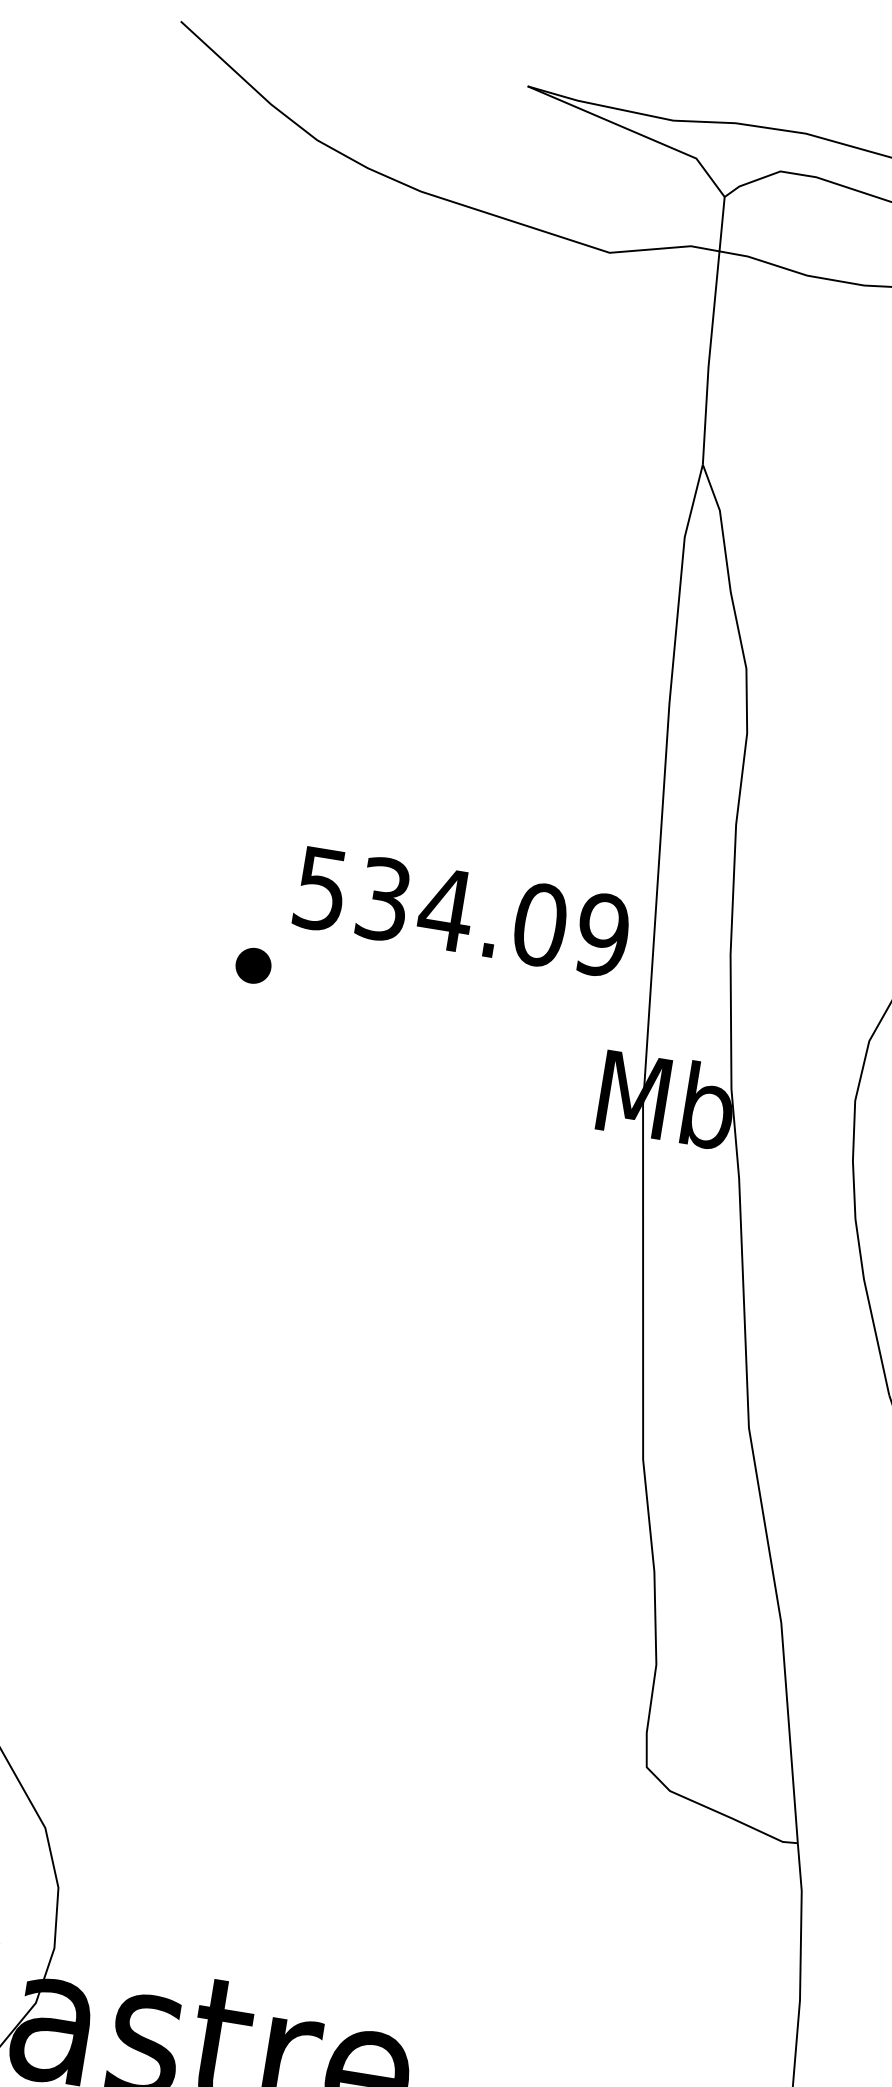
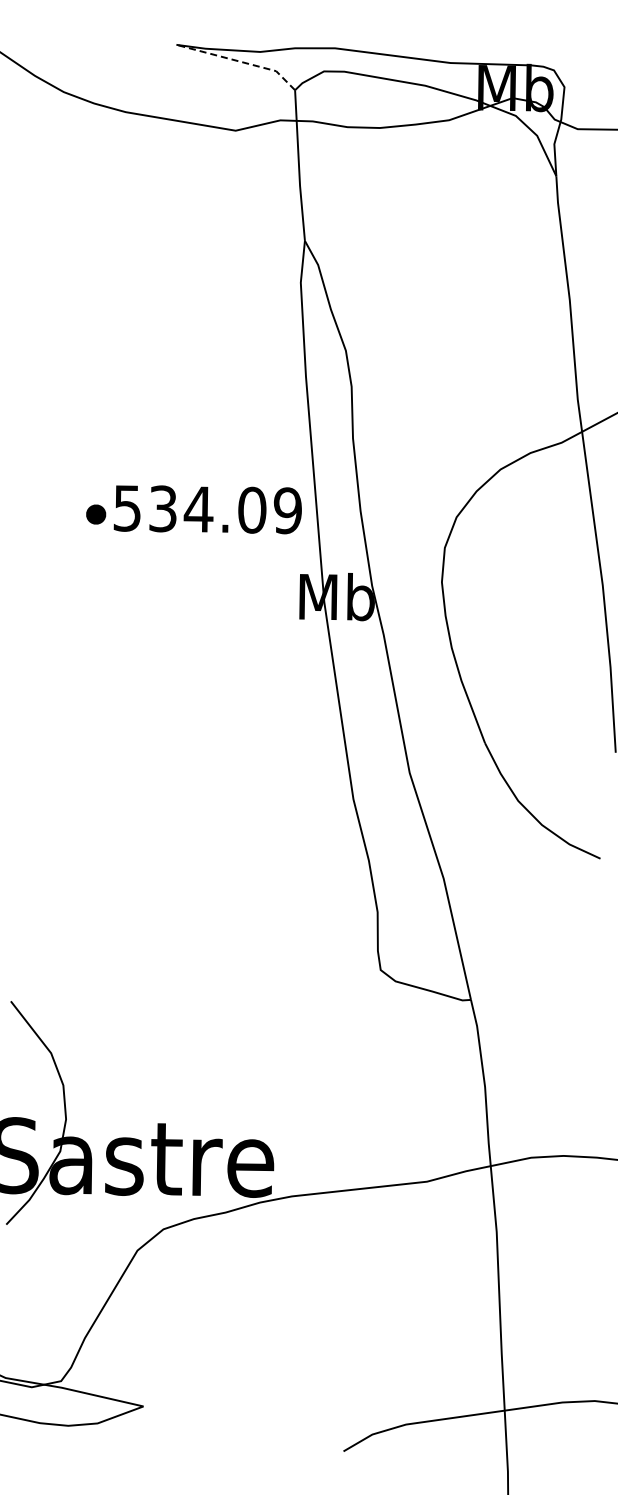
line: (634, 132) -> (239, 61), solid -> dashed
part: (254, 965) -> (96, 514), moved

